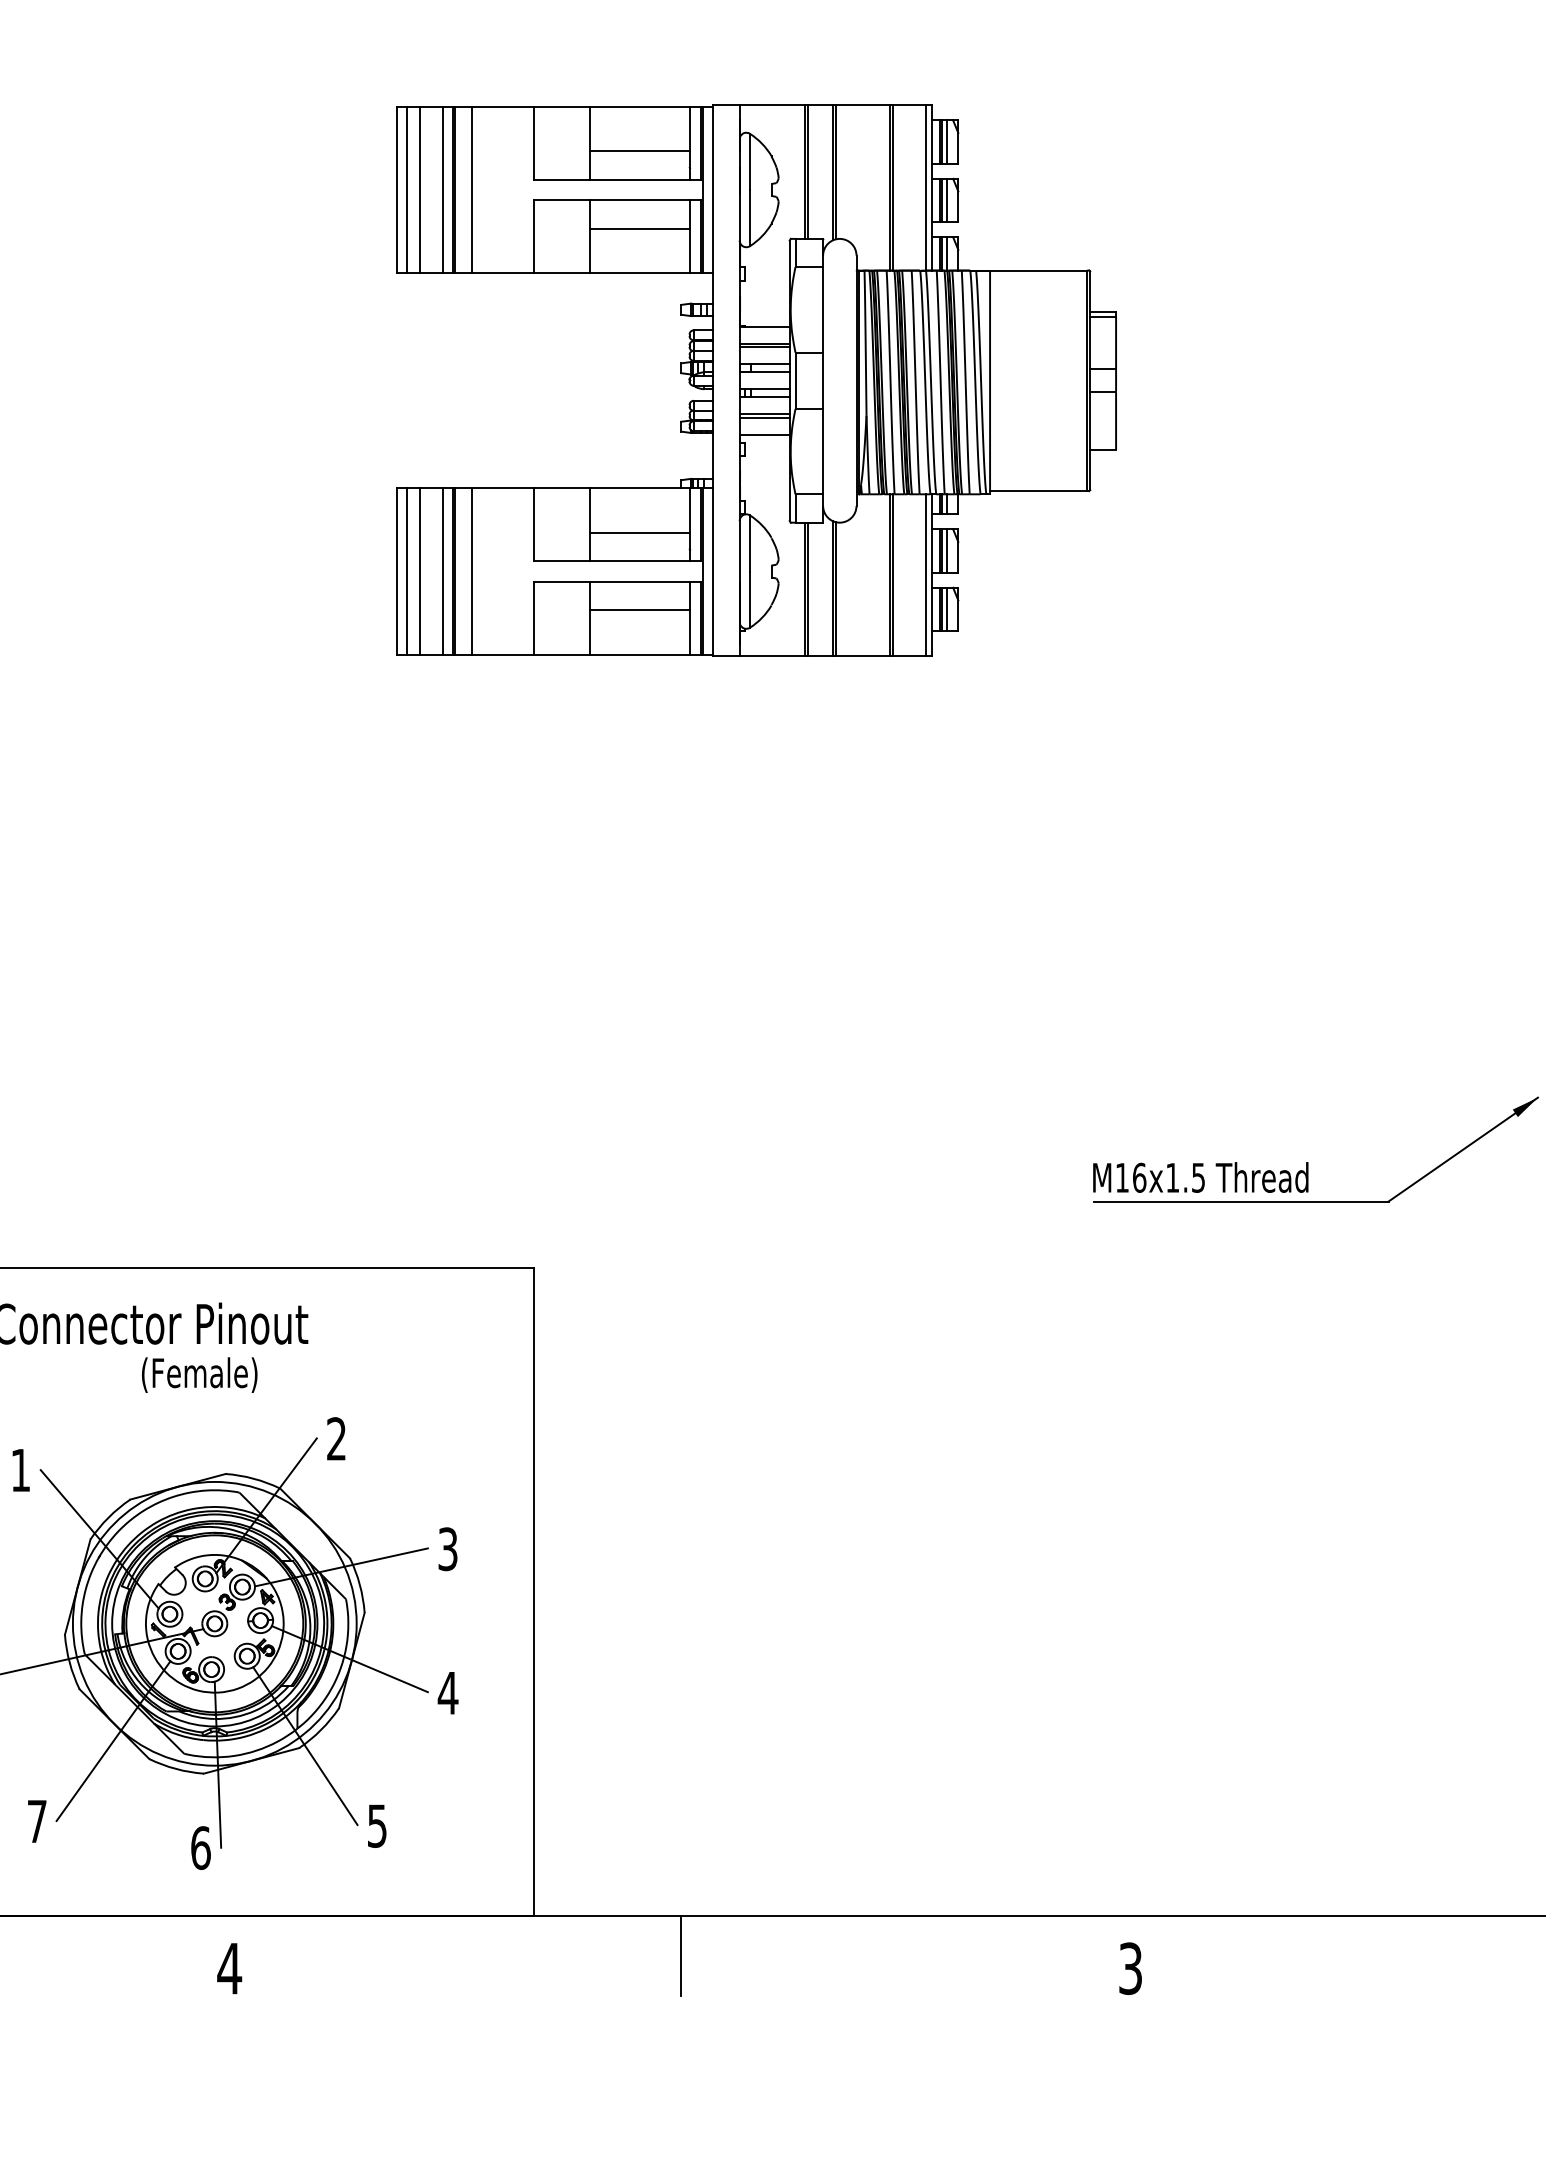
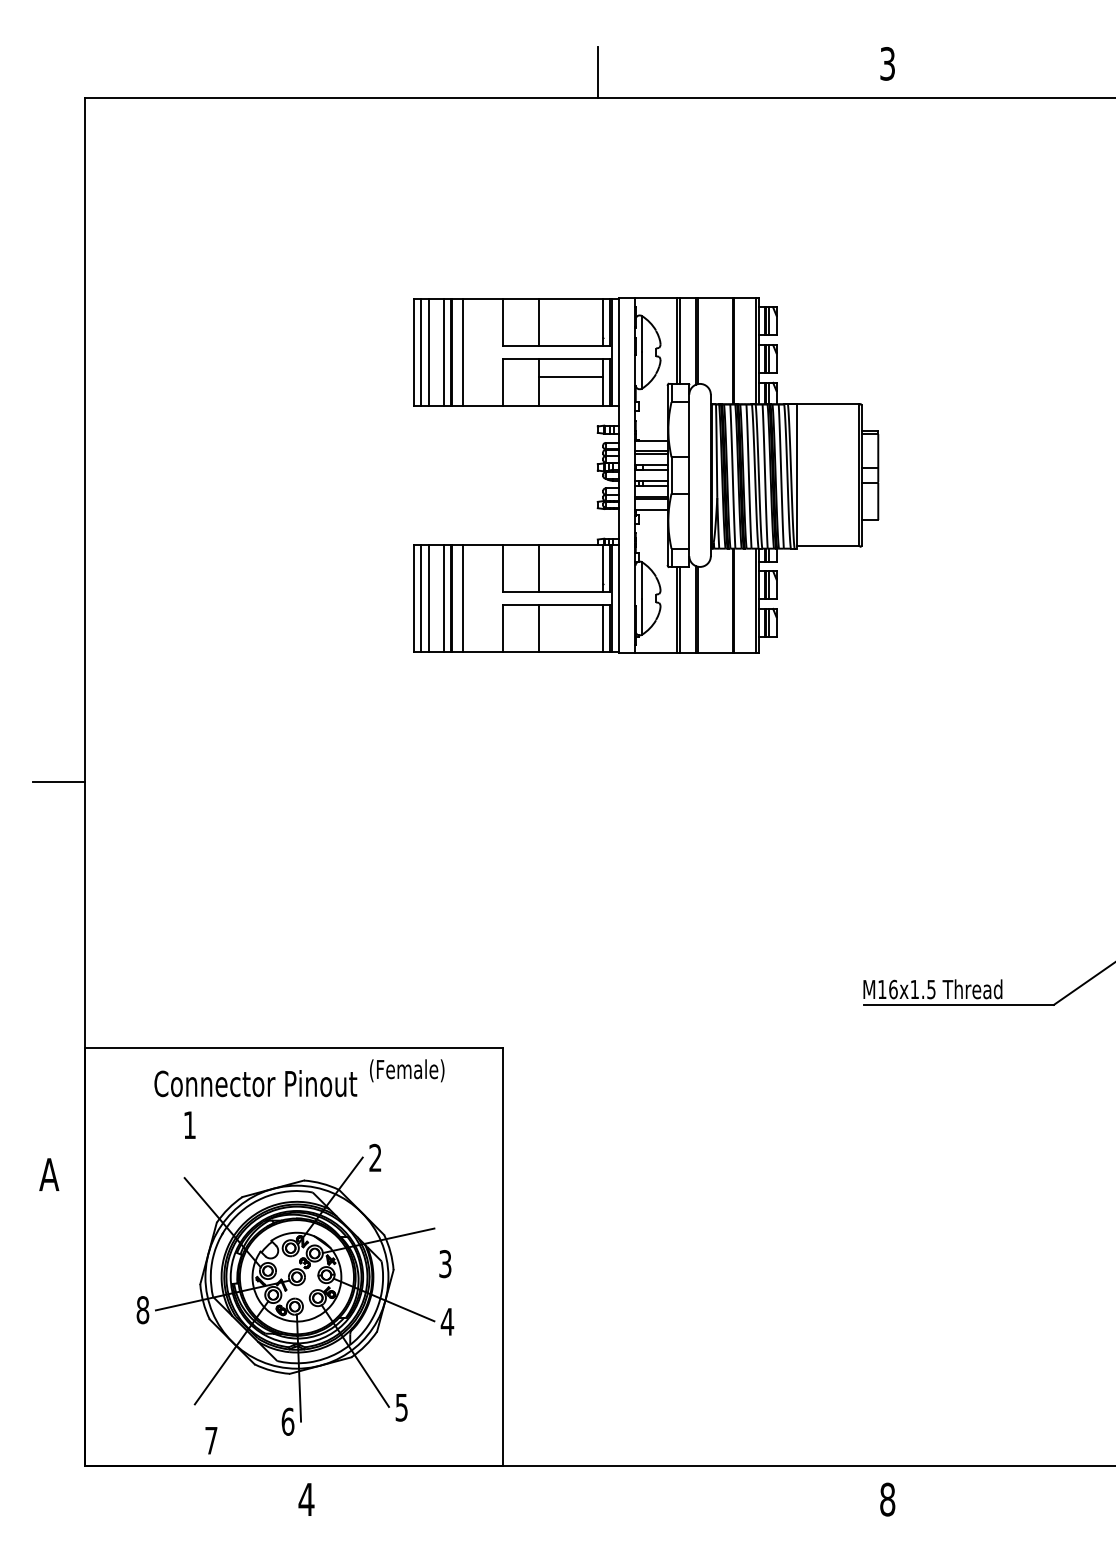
line: (638, 151) -> (570, 327), removed
line: (638, 532) -> (570, 573), removed
line: (638, 610) -> (570, 623), removed
text: (200, 1374) -> (407, 1070), moved
text: (20, 1469) -> (189, 1124), moved
text: (448, 1549) -> (445, 1264), moved
text: (37, 1821) -> (211, 1440), moved
line: (680, 1956) -> (597, 1491), removed
text: (1130, 1968) -> (887, 1499), 3 -> 8

